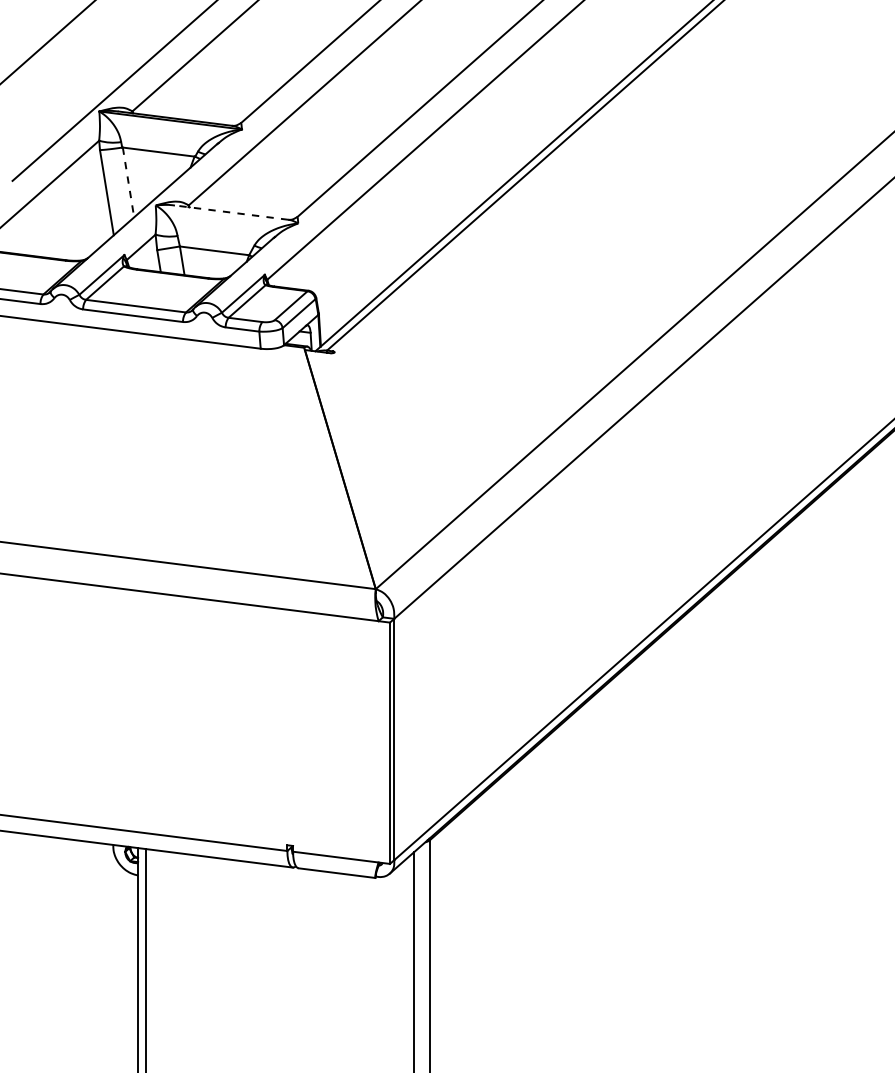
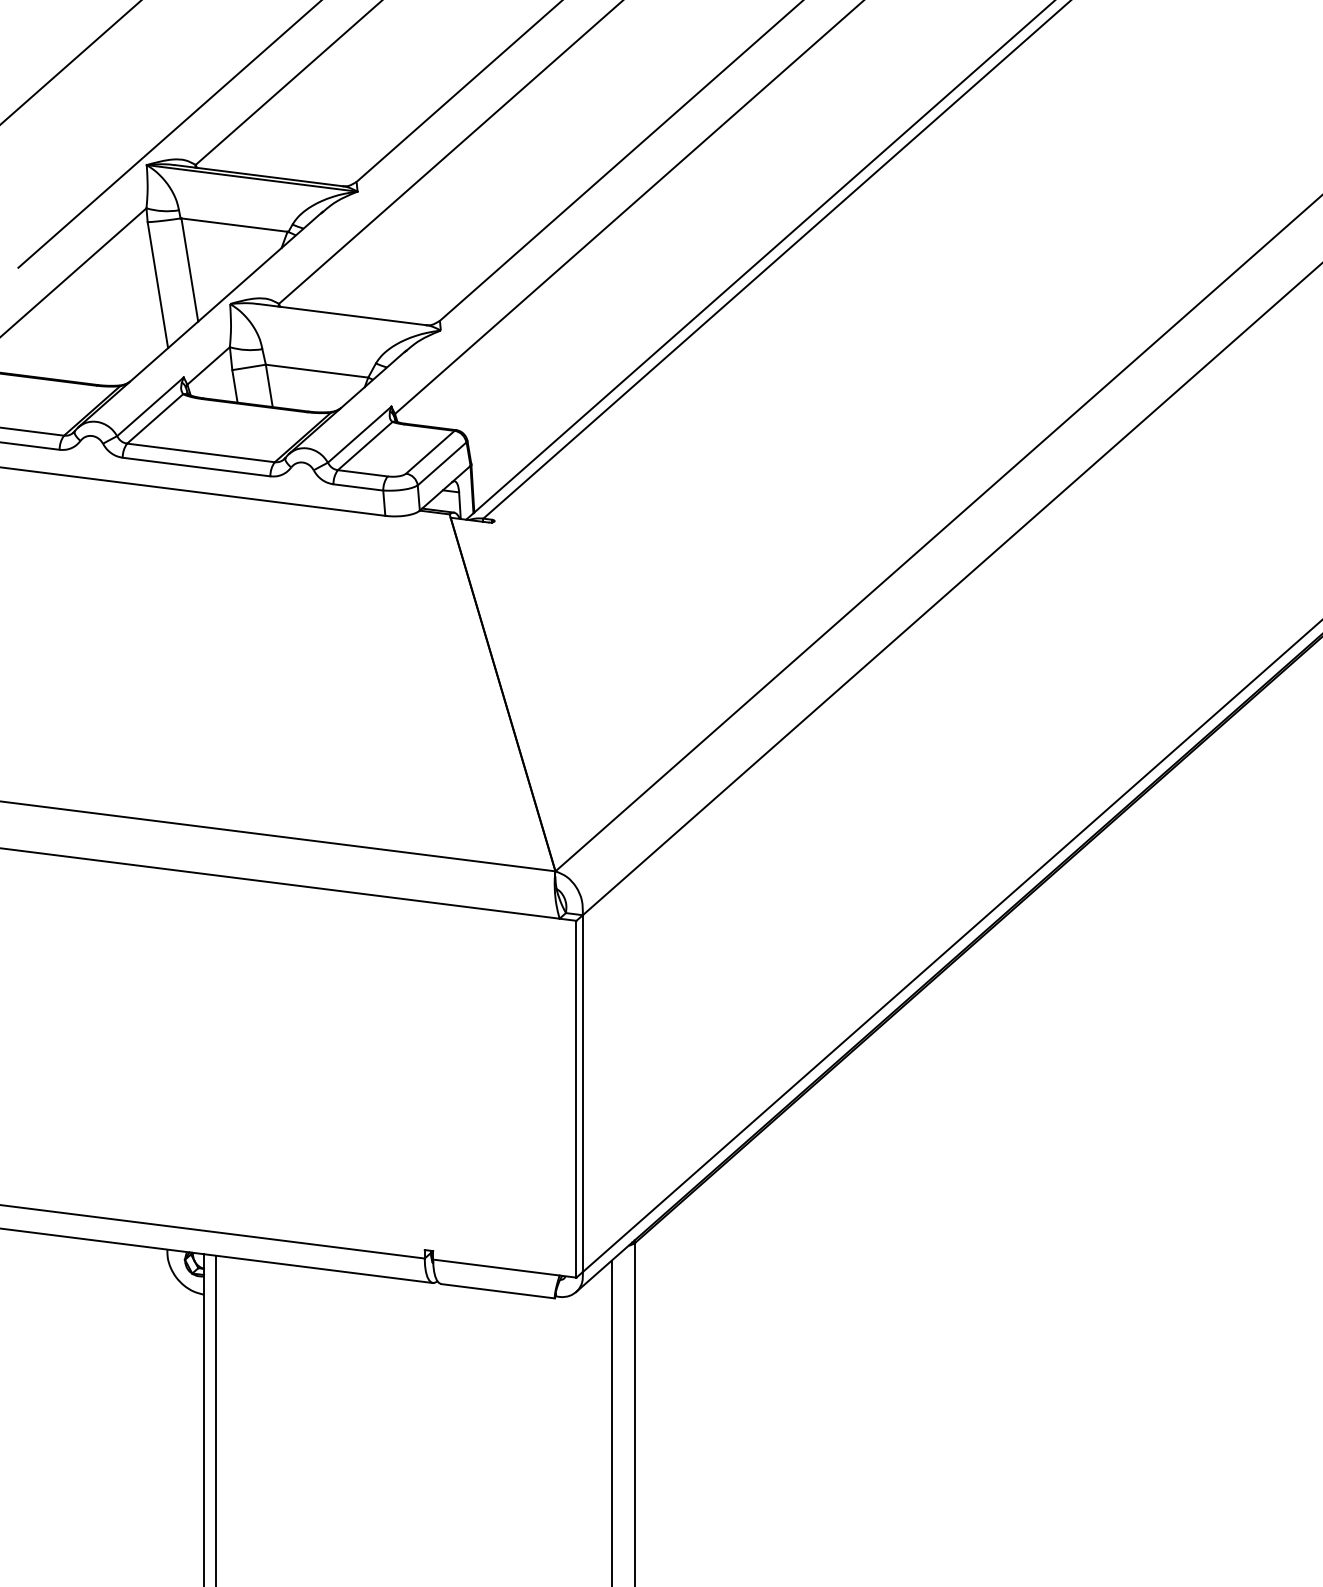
line: (128, 182) -> (189, 270), dashed -> solid
line: (231, 212) -> (342, 314), dashed -> solid

